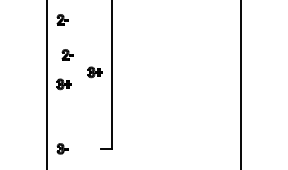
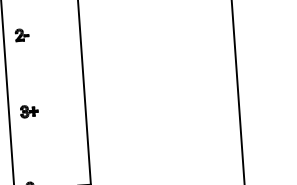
part: (67, 54) -> (30, 75), removed
part: (94, 72) -> (64, 94), removed

